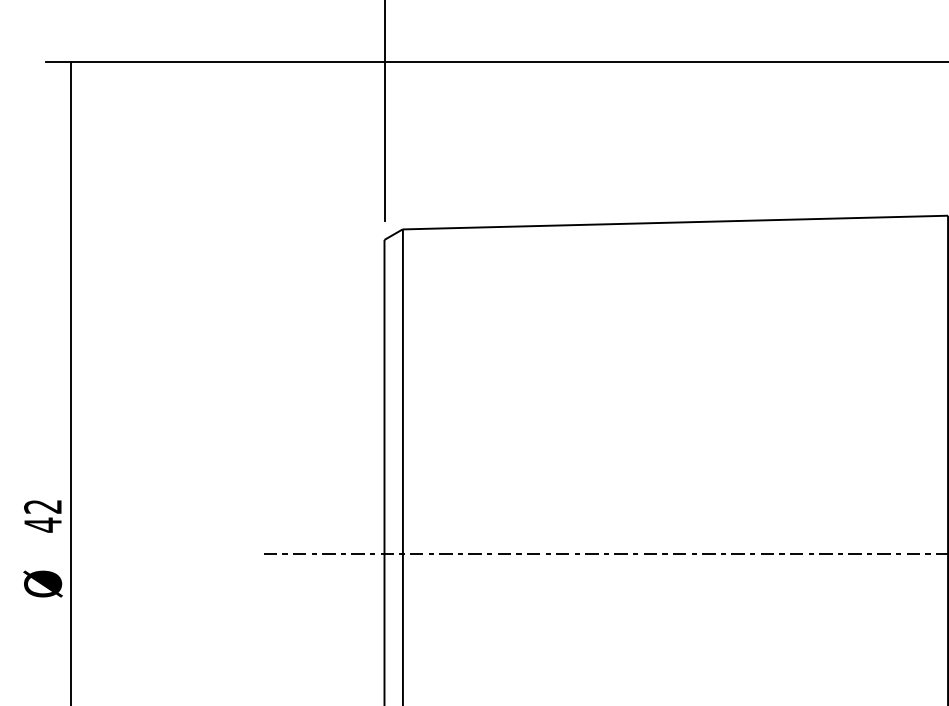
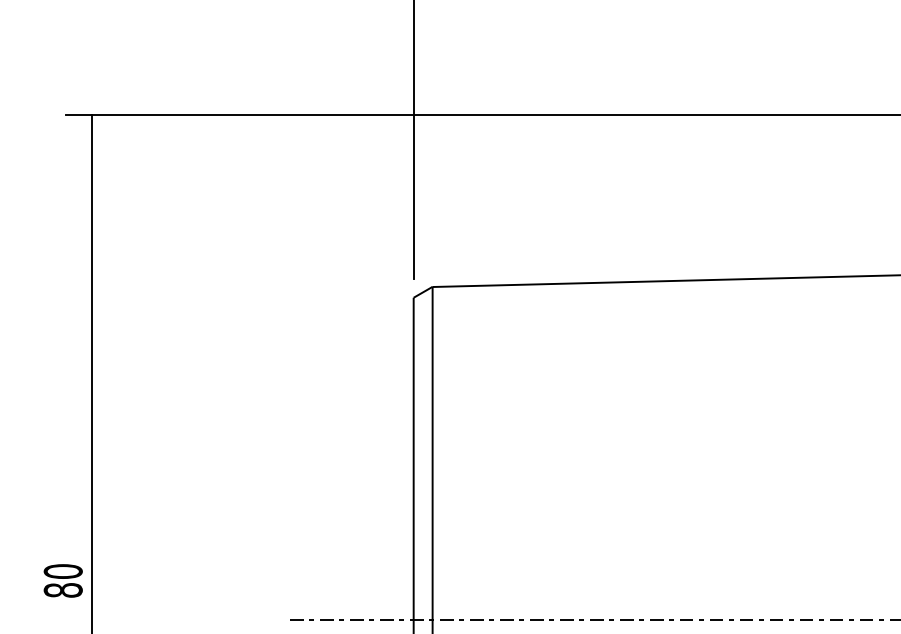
text: (43, 515) -> (63, 580), 42 -> 80

